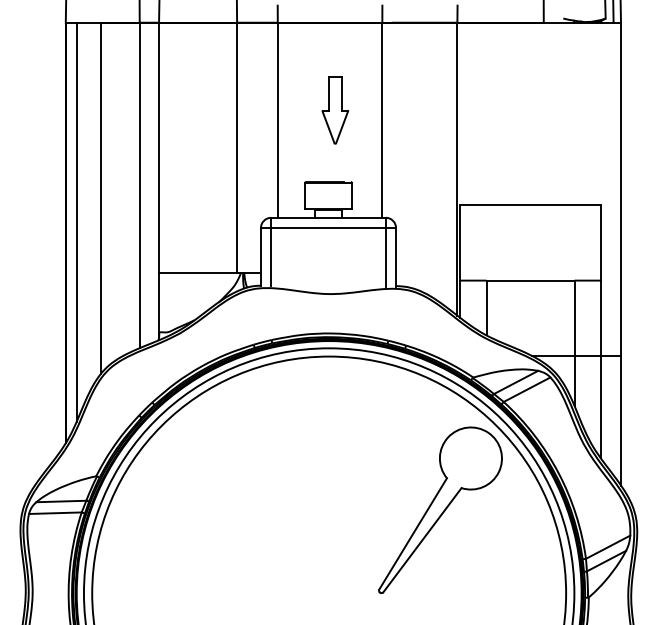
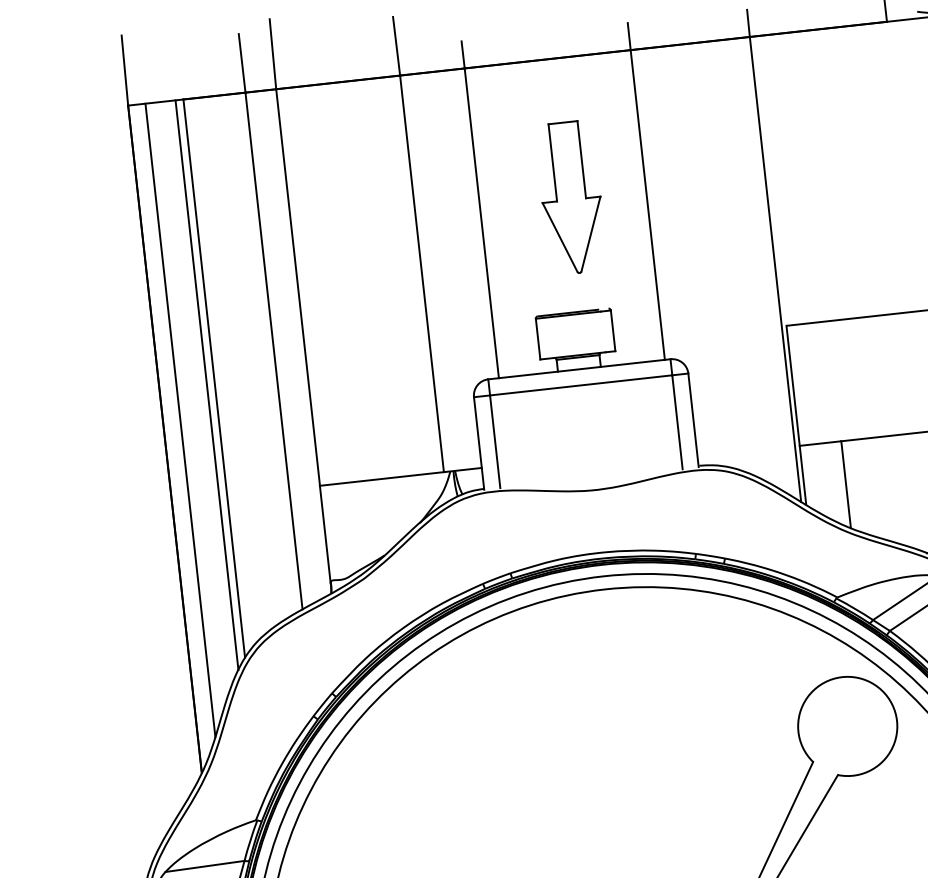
part: (335, 110) -> (571, 197), size x1.43
line: (95, 201) -> (206, 384), added

